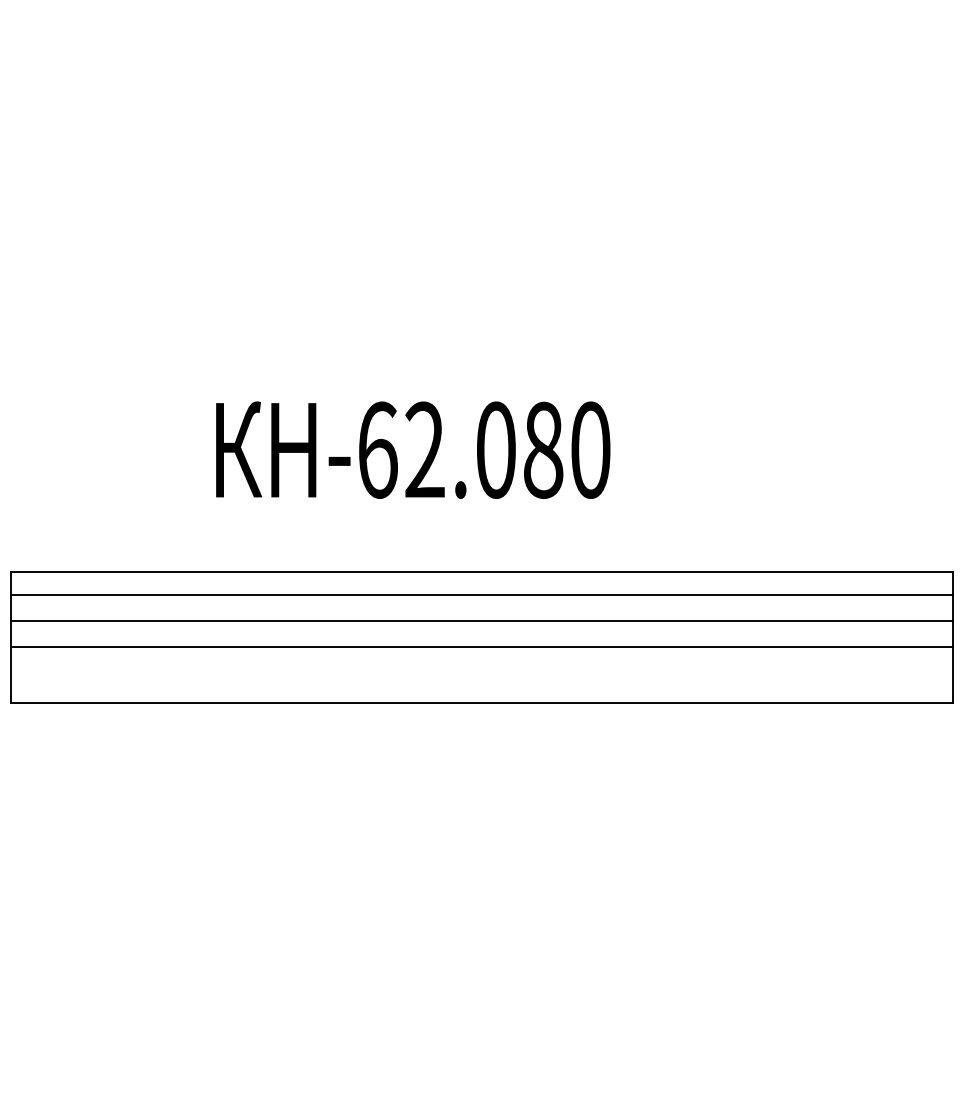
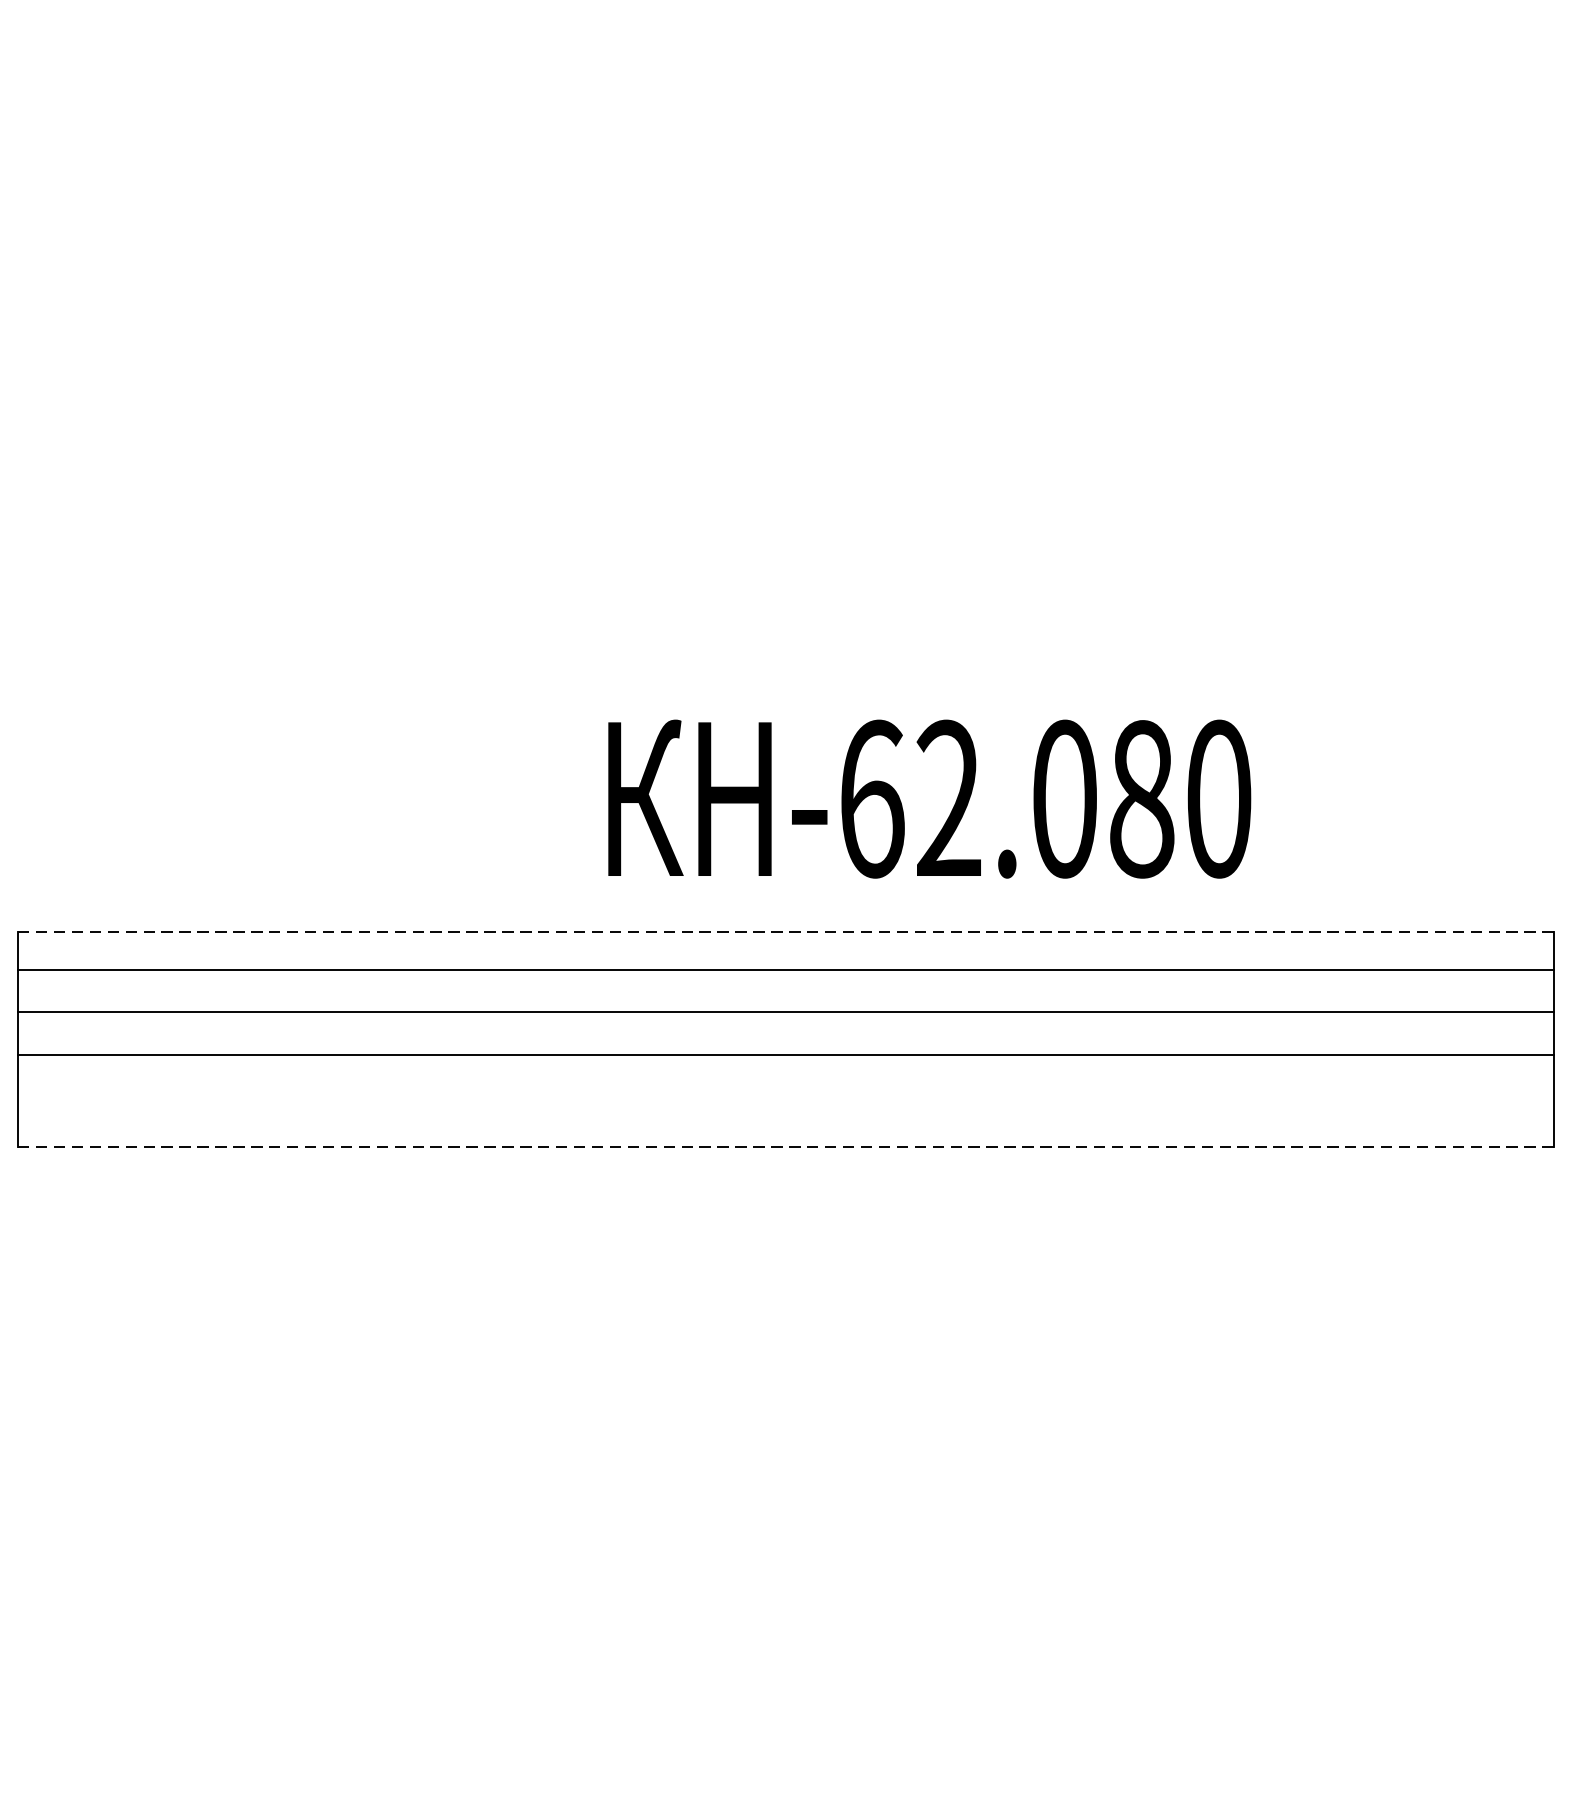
text: (413, 449) -> (930, 797), moved
line: (482, 571) -> (786, 931), solid -> dashed
line: (482, 703) -> (786, 1146), solid -> dashed

